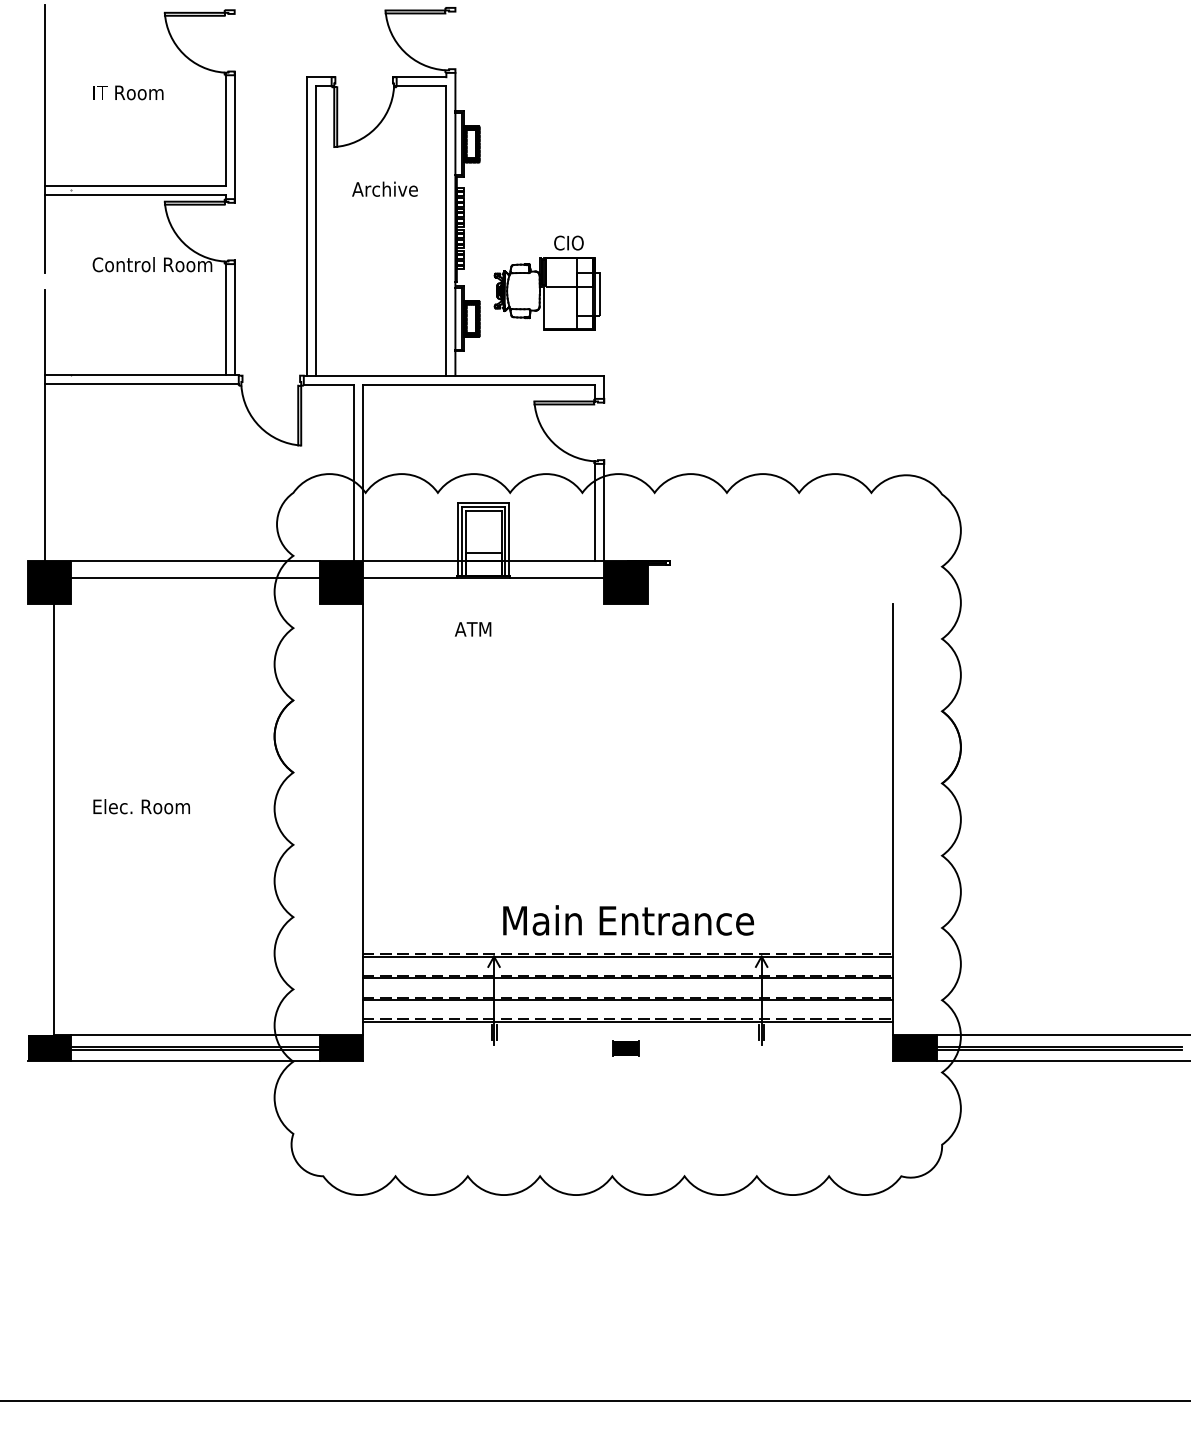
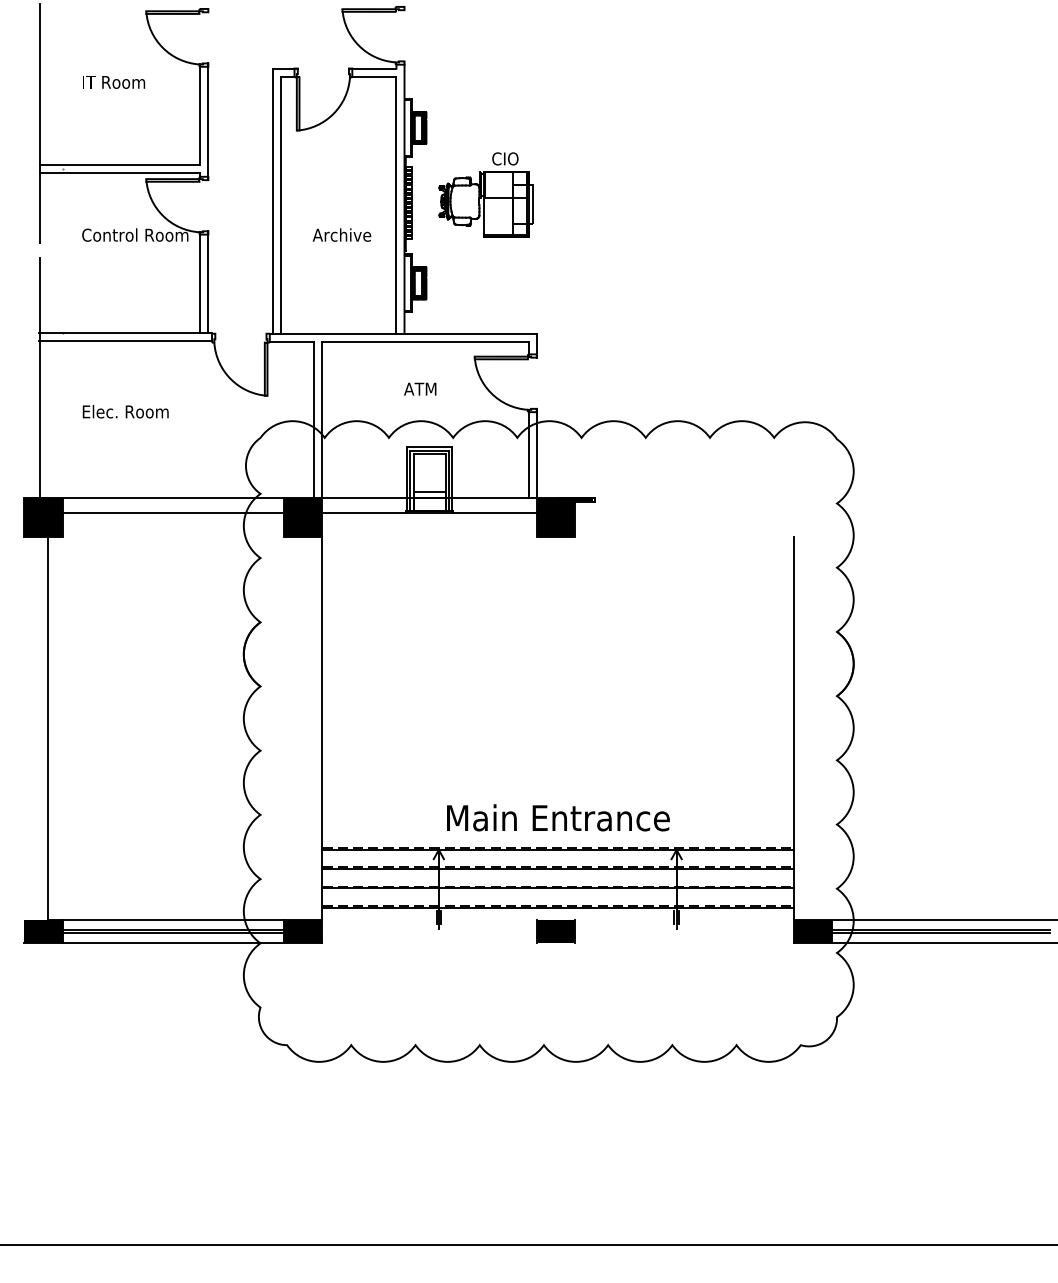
text: (384, 188) -> (341, 234), moved
part: (546, 283) -> (485, 194), moved
text: (473, 628) -> (420, 388), moved
text: (141, 806) -> (125, 411), moved
part: (625, 1048) -> (555, 931), size x1.67

